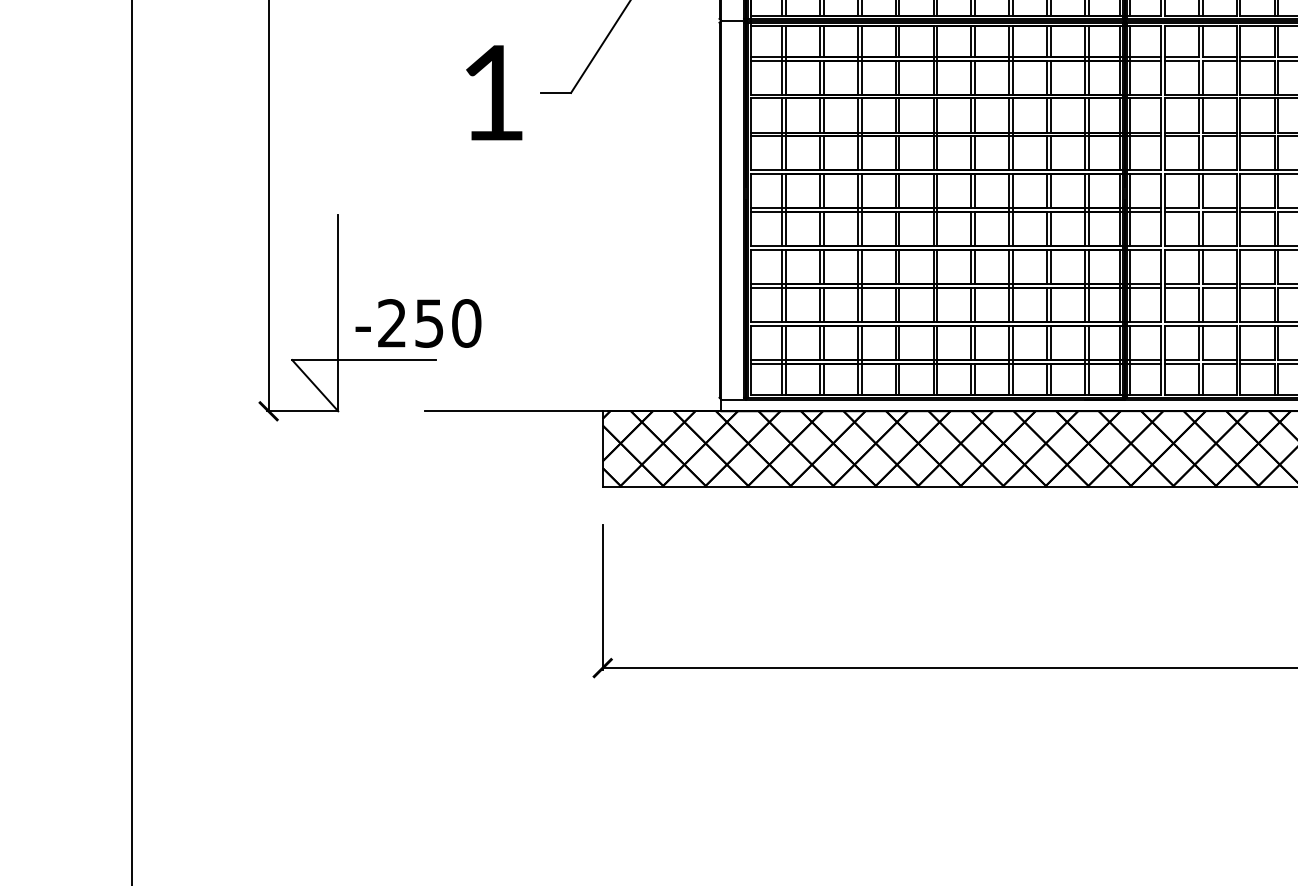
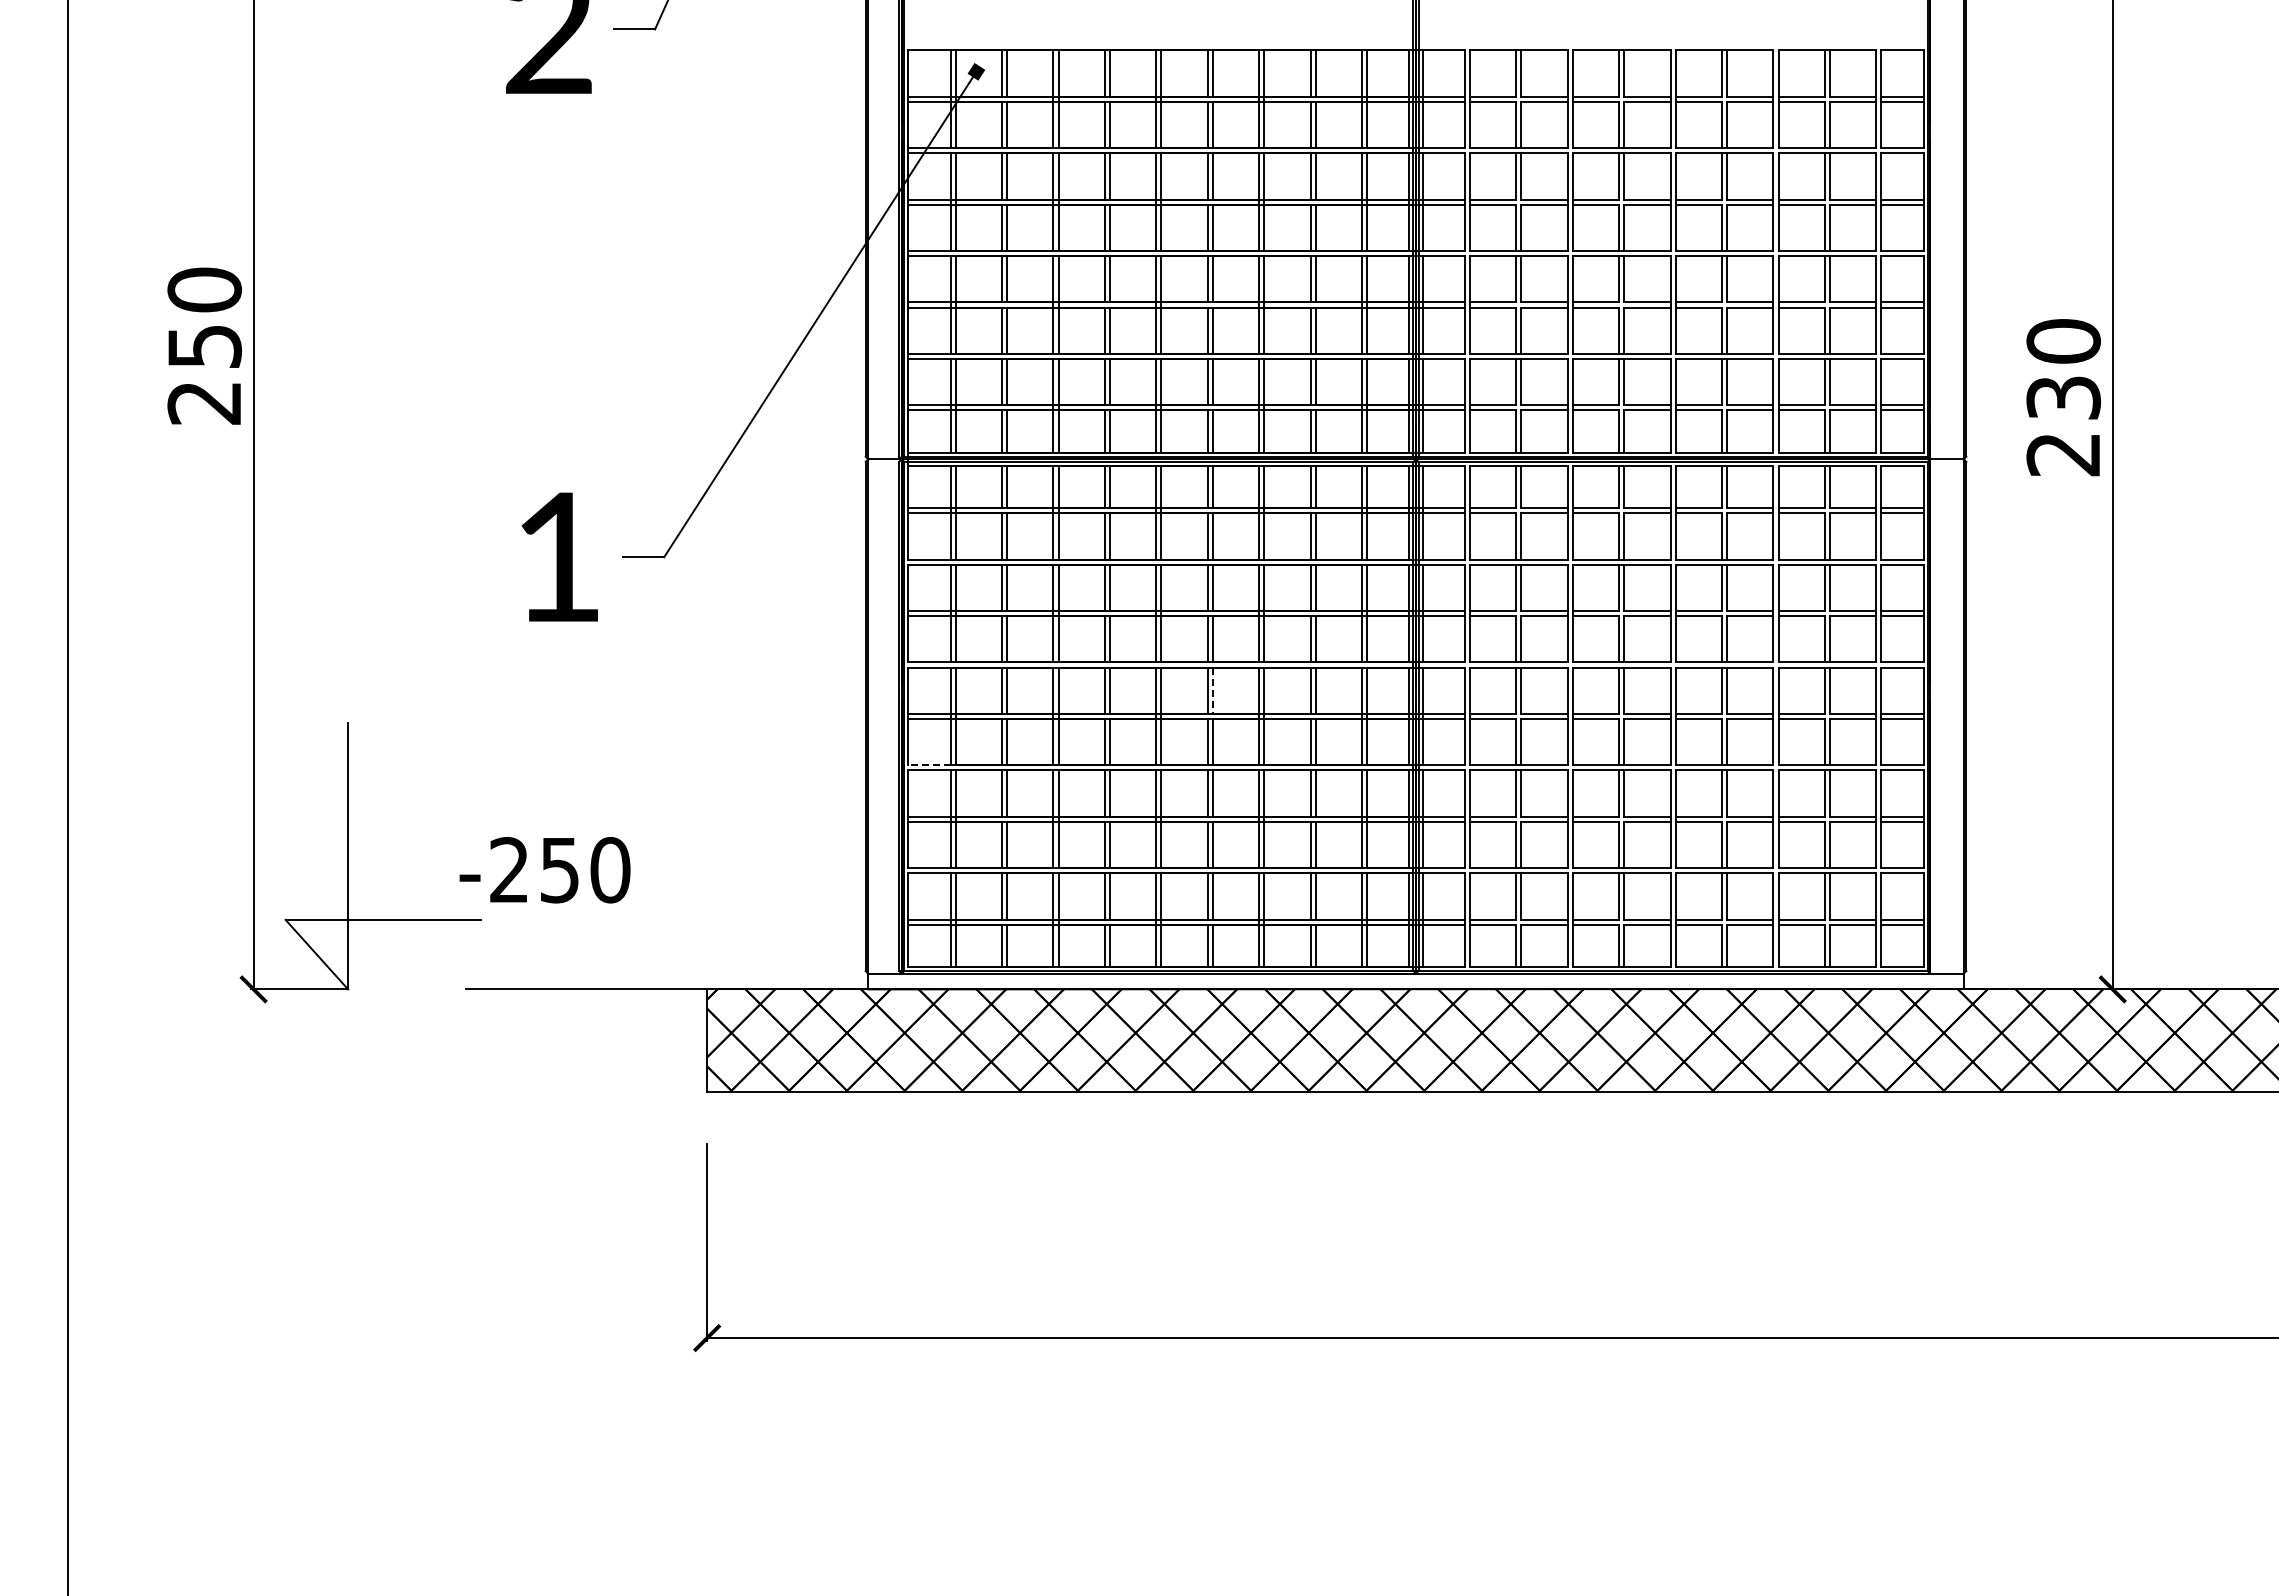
line: (974, 191) -> (1212, 691), solid -> dashed
line: (765, 246) -> (928, 765), solid -> dashed
text: (418, 323) -> (544, 870), moved

